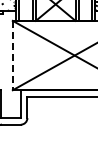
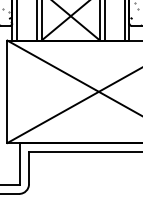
line: (12, 55) -> (6, 91), dashed -> solid

